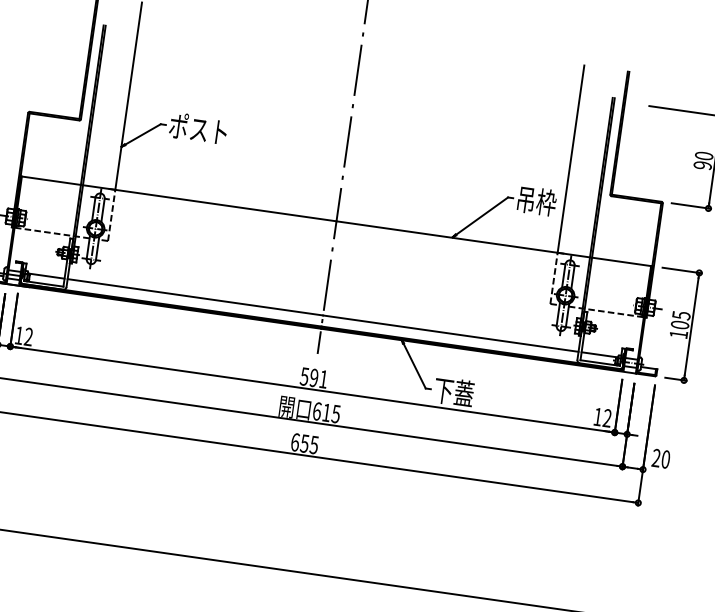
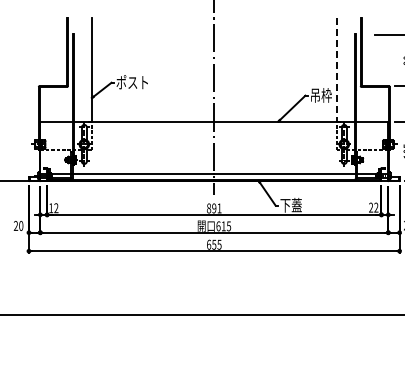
line: (570, 159) -> (336, 70), solid -> dashed
text: (303, 374) -> (208, 207), 591 -> 891
text: (596, 416) -> (370, 207), 12 -> 22

